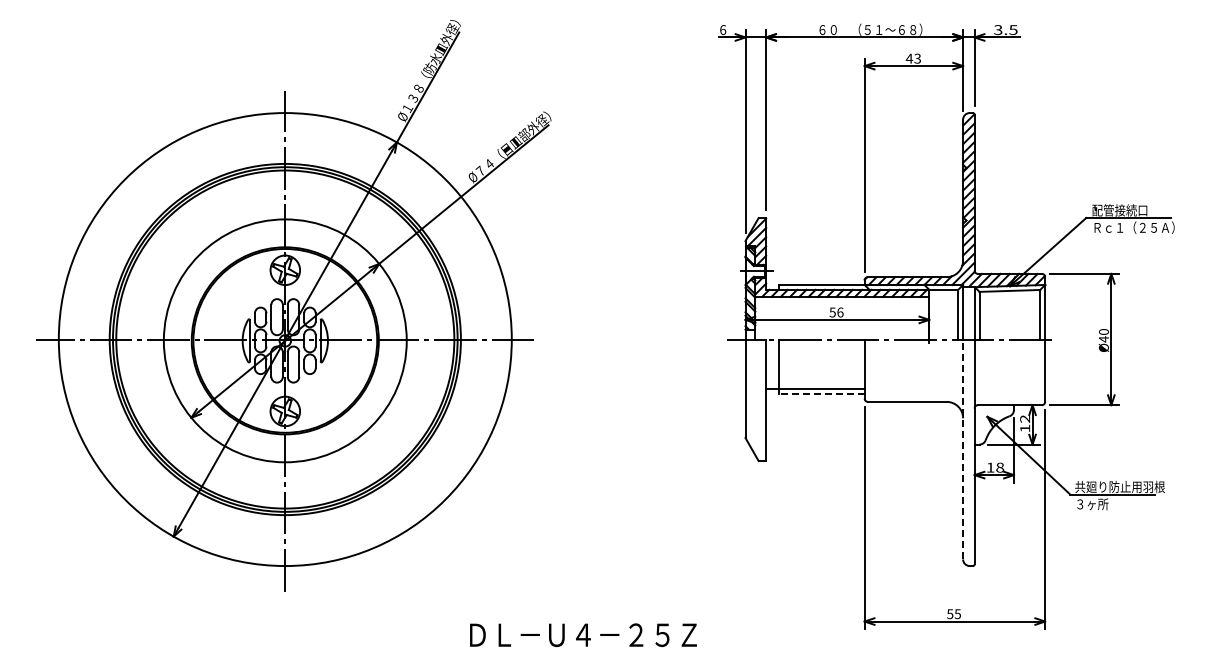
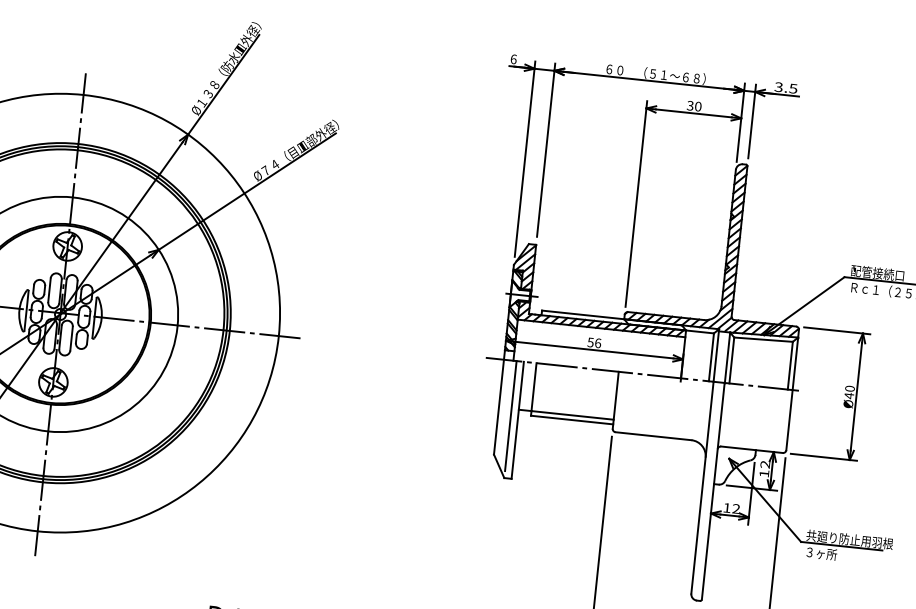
text: (913, 58) -> (694, 106), 43 -> 30
line: (821, 394) -> (571, 420), dashed -> solid
line: (758, 396) -> (510, 415), added
line: (963, 449) -> (702, 487), dashed -> solid
text: (1000, 467) -> (736, 508), 18 -> 12

